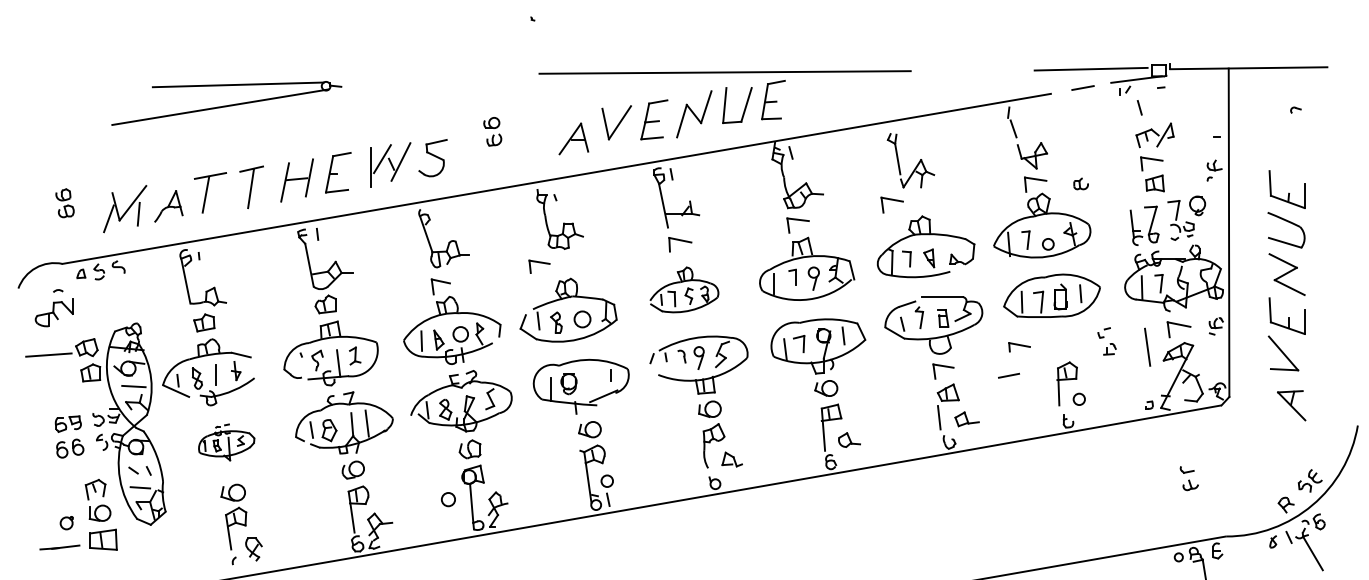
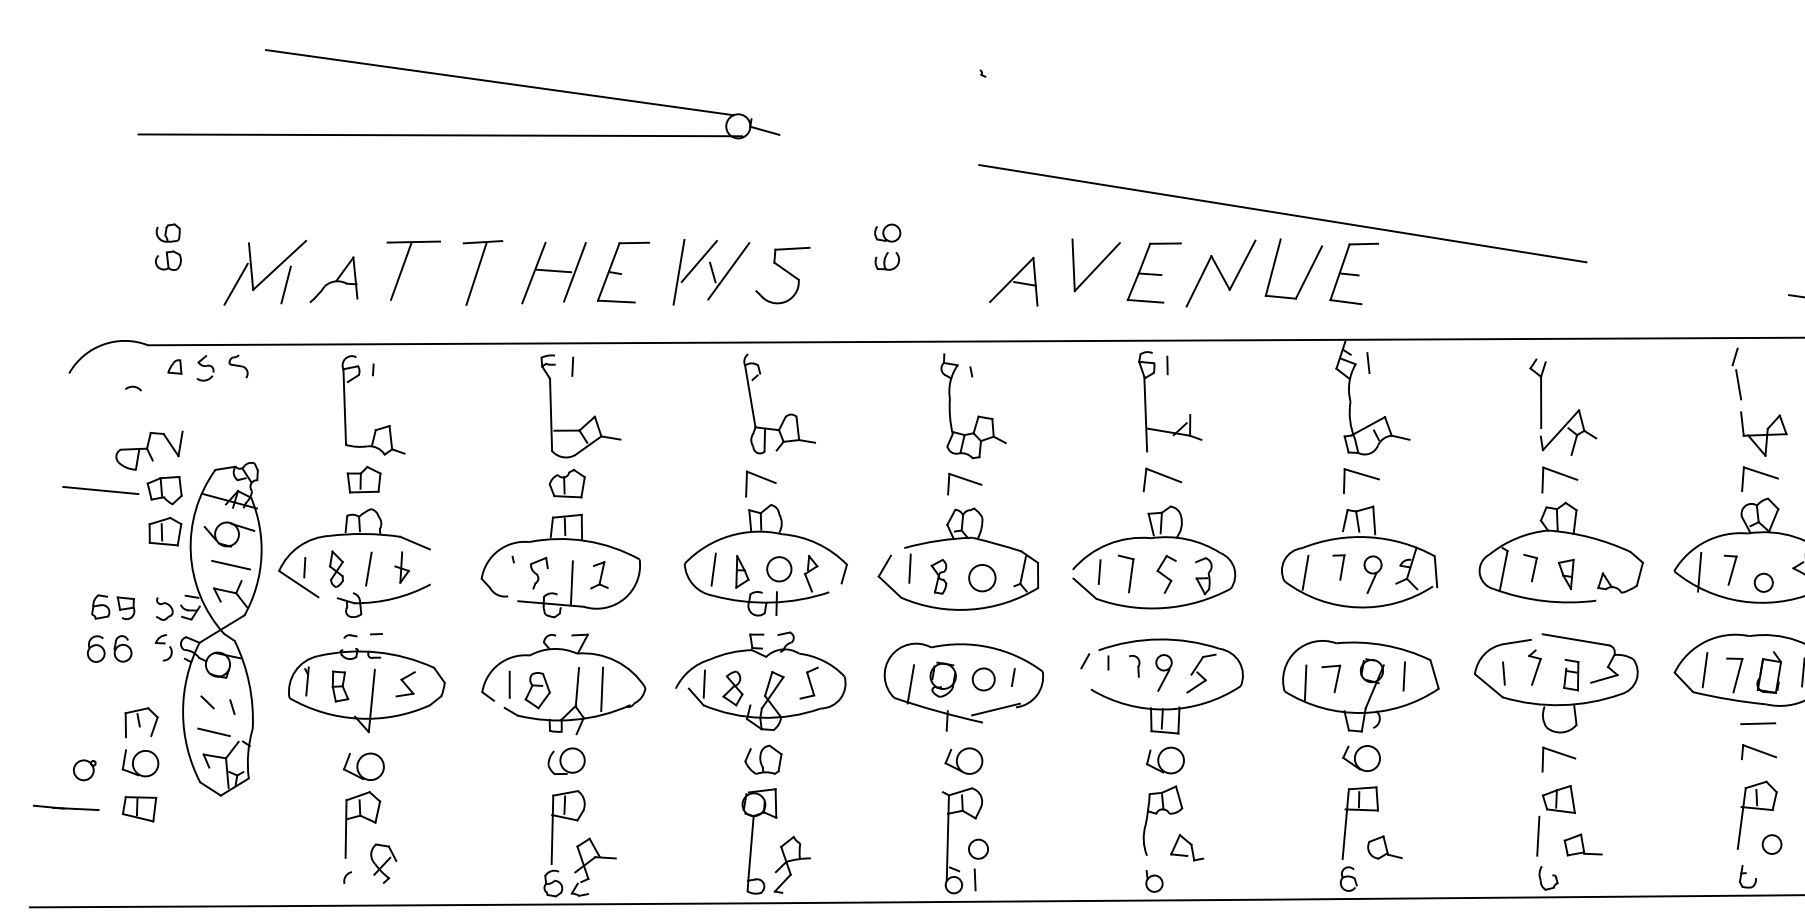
part: (226, 103) -> (459, 128), size x1.67
part: (891, 204) -> (1557, 481), moved
part: (539, 266) -> (964, 486), moved
part: (684, 289) -> (1157, 557), size x1.43
part: (53, 312) -> (147, 448), moved
part: (1019, 347) -> (1758, 755), moved
line: (1008, 375) -> (1757, 723), moved
part: (226, 442) -> (367, 681), size x1.67
circle: (448, 499) -> (983, 679), moved
part: (103, 539) -> (139, 806), size x0.71

